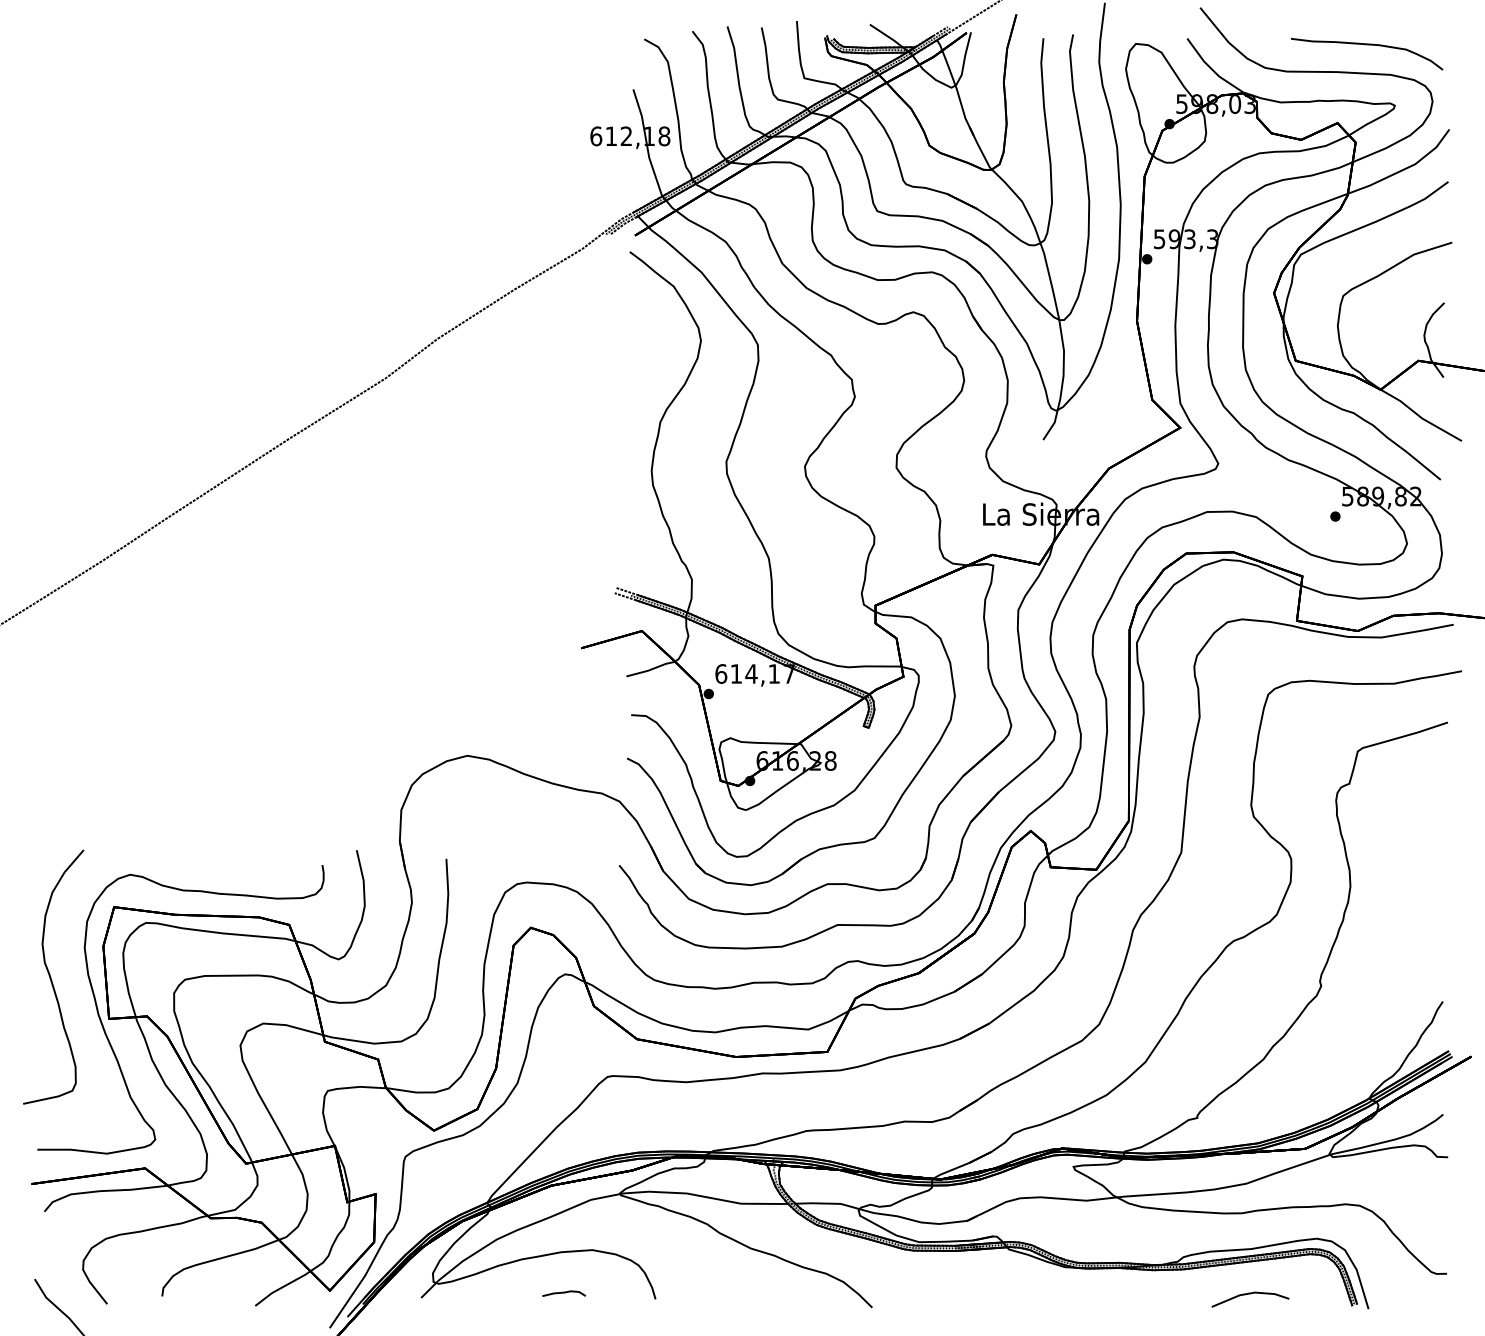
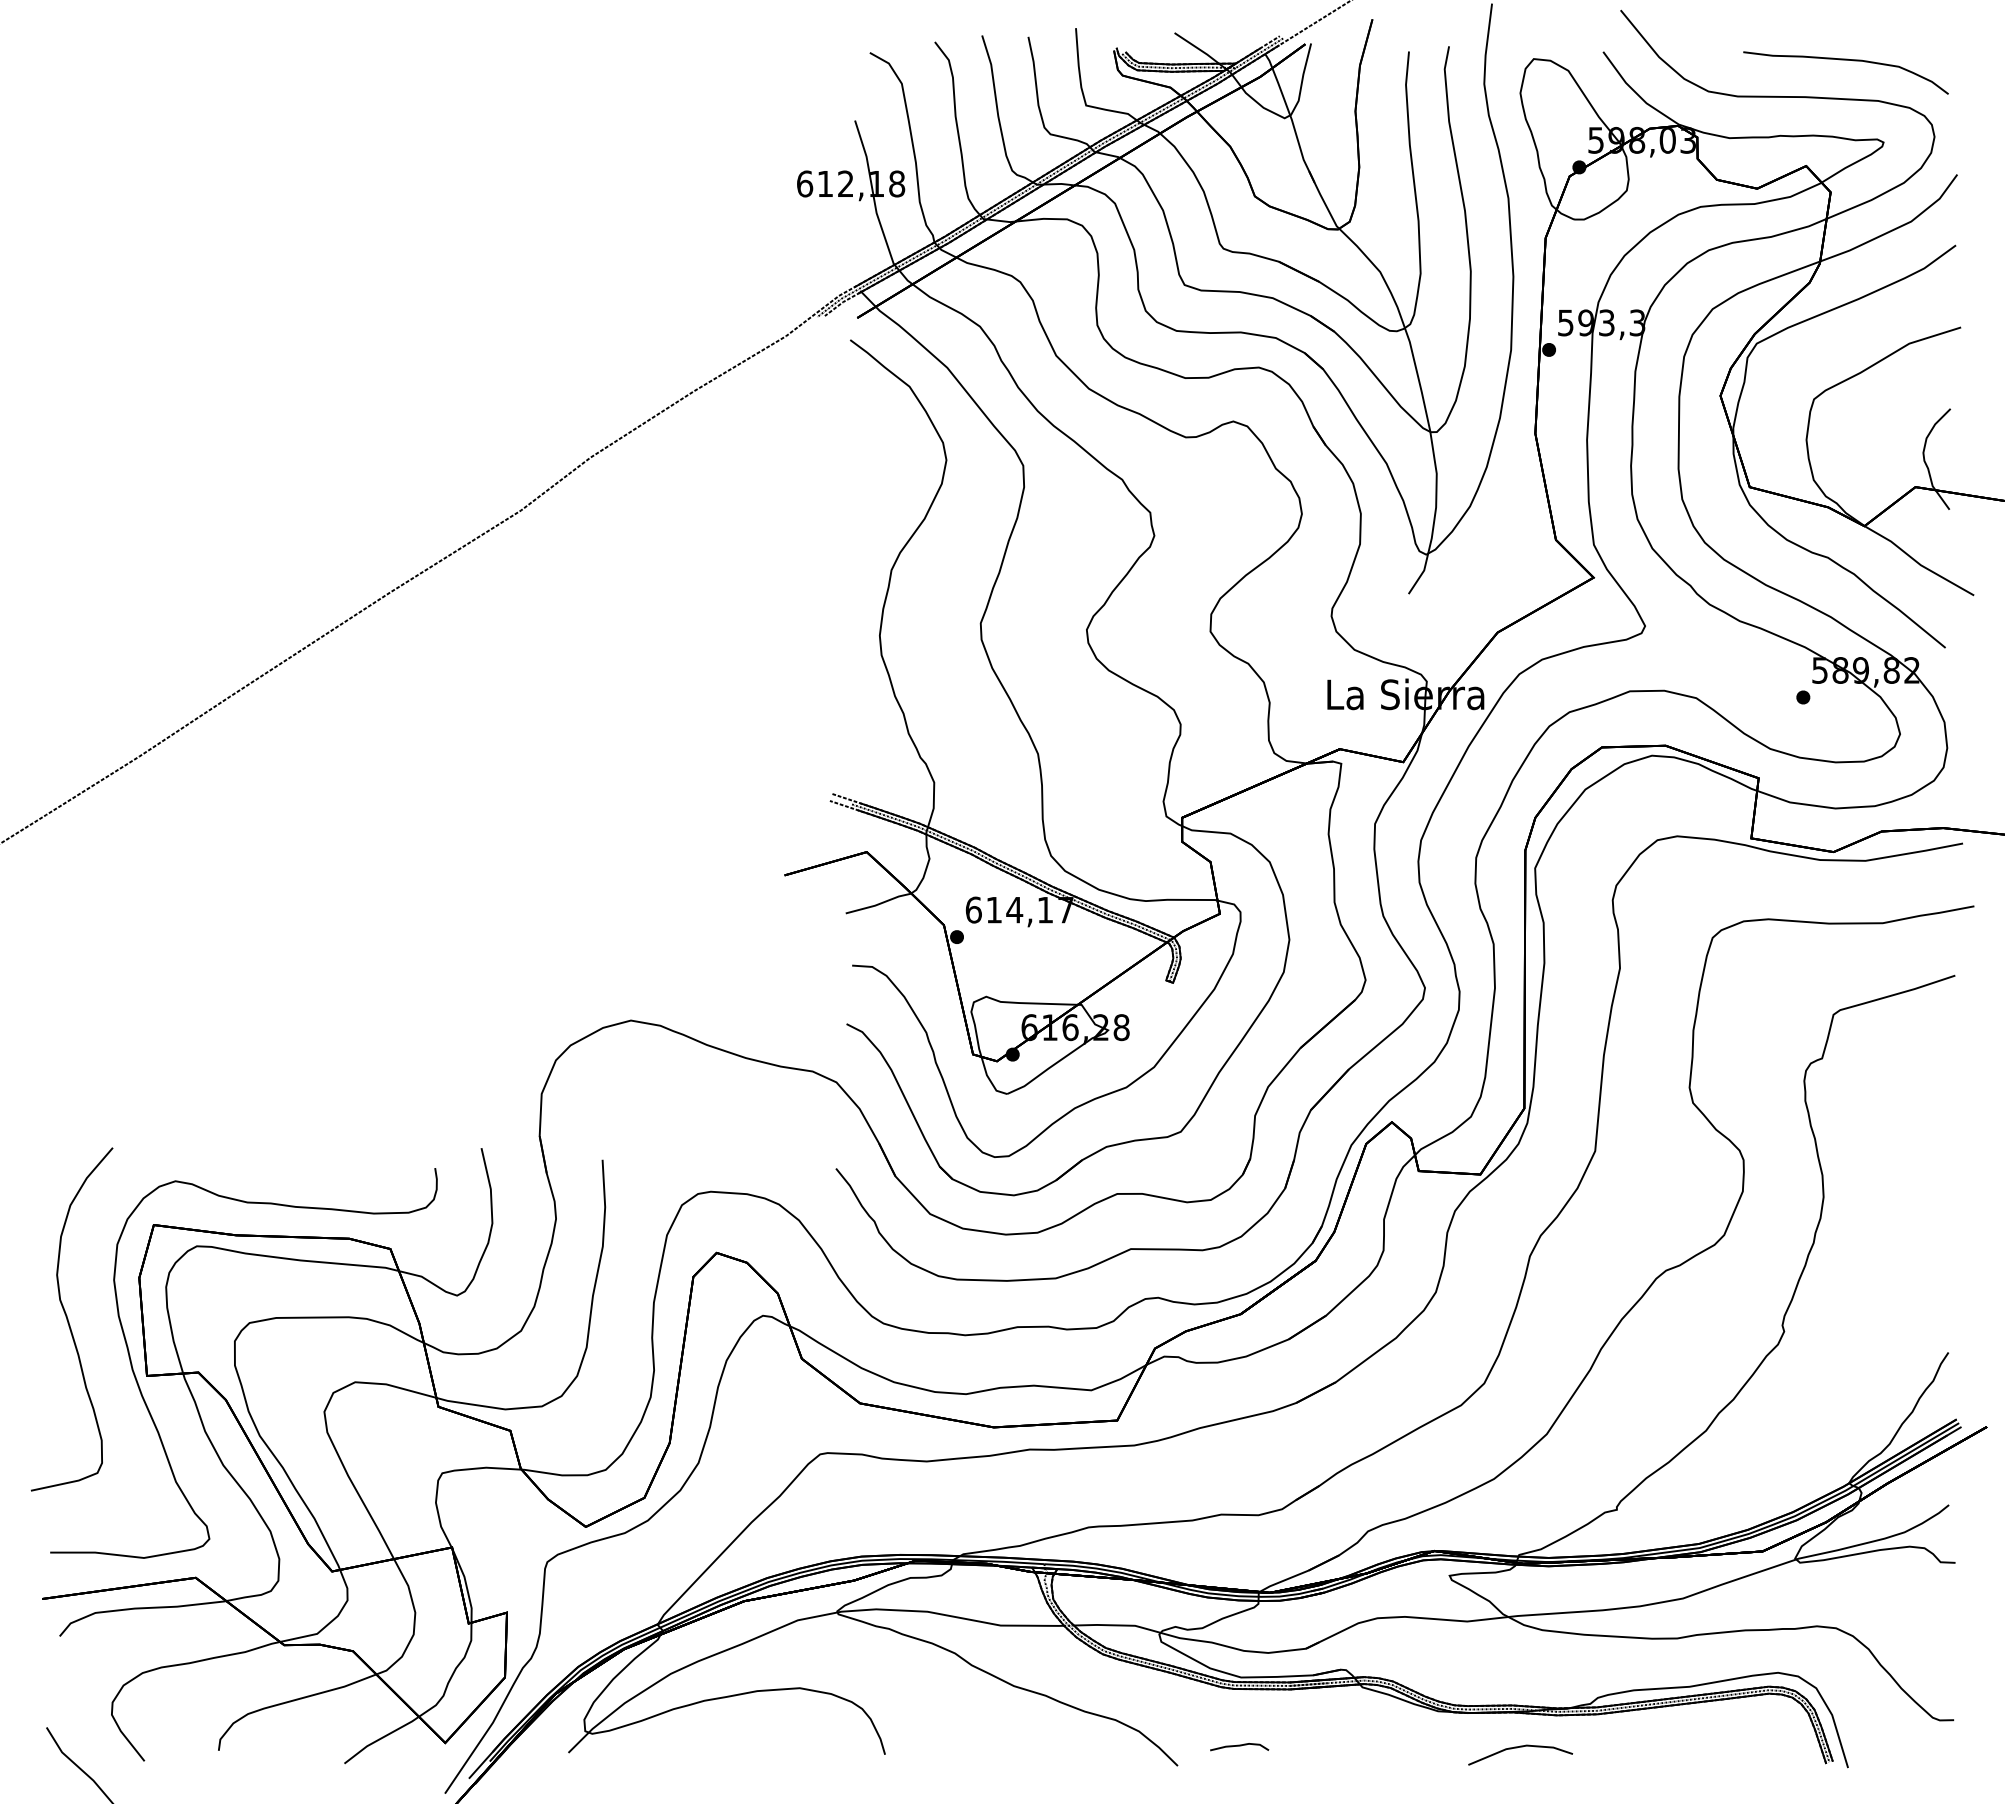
curve: (564, 1293) -> (1239, 1746), moved
line: (1248, 1294) -> (1517, 1748), moved

